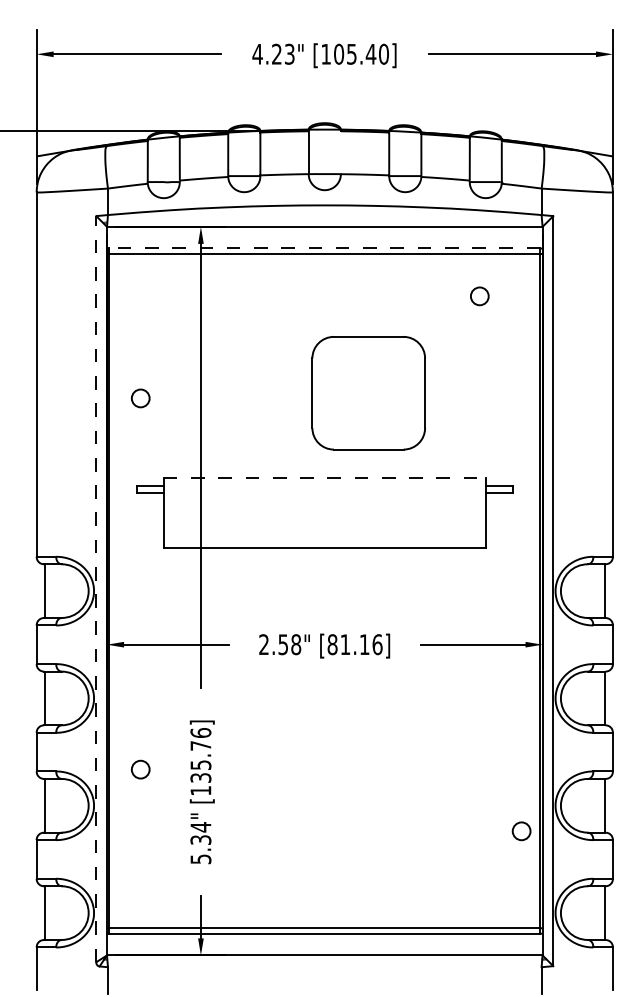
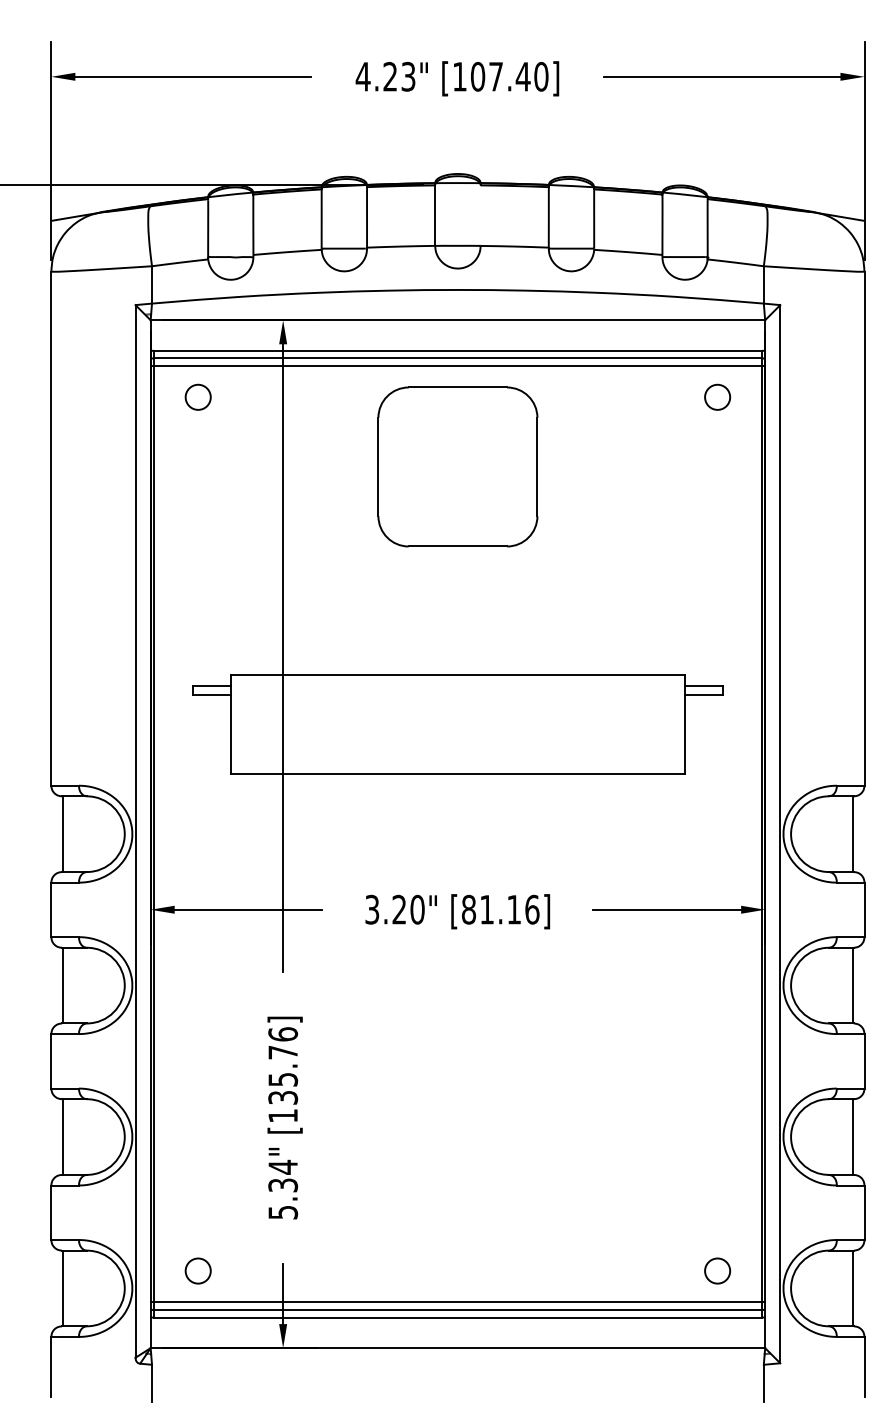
text: (351, 54) -> (495, 76), [105.40] -> [107.40]
line: (324, 248) -> (457, 350), dashed -> solid
line: (324, 258) -> (457, 365), added
circle: (479, 295) -> (717, 396), moved
part: (368, 392) -> (457, 466), moved
circle: (140, 397) -> (197, 396), moved
line: (325, 478) -> (458, 675), dashed -> solid
line: (96, 588) -> (135, 830), dashed -> solid
text: (279, 644) -> (394, 909), 2.58" -> 3.20"
circle: (140, 769) -> (197, 1270), moved
circle: (521, 830) -> (717, 1270), moved
line: (324, 923) -> (457, 1302), added

